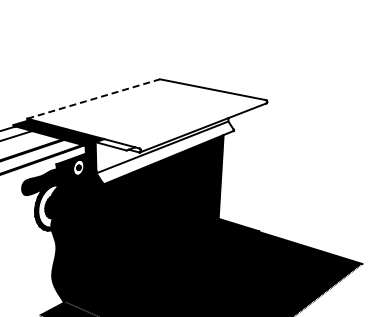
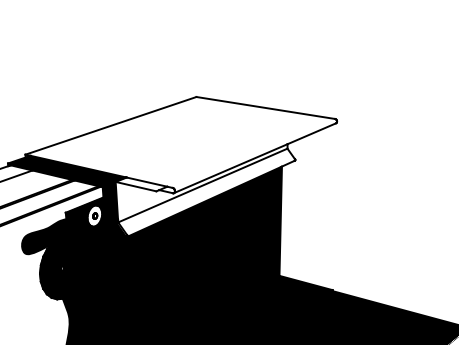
line: (94, 98) -> (112, 125), dashed -> solid
fill: (48, 206) -> (57, 267), added

